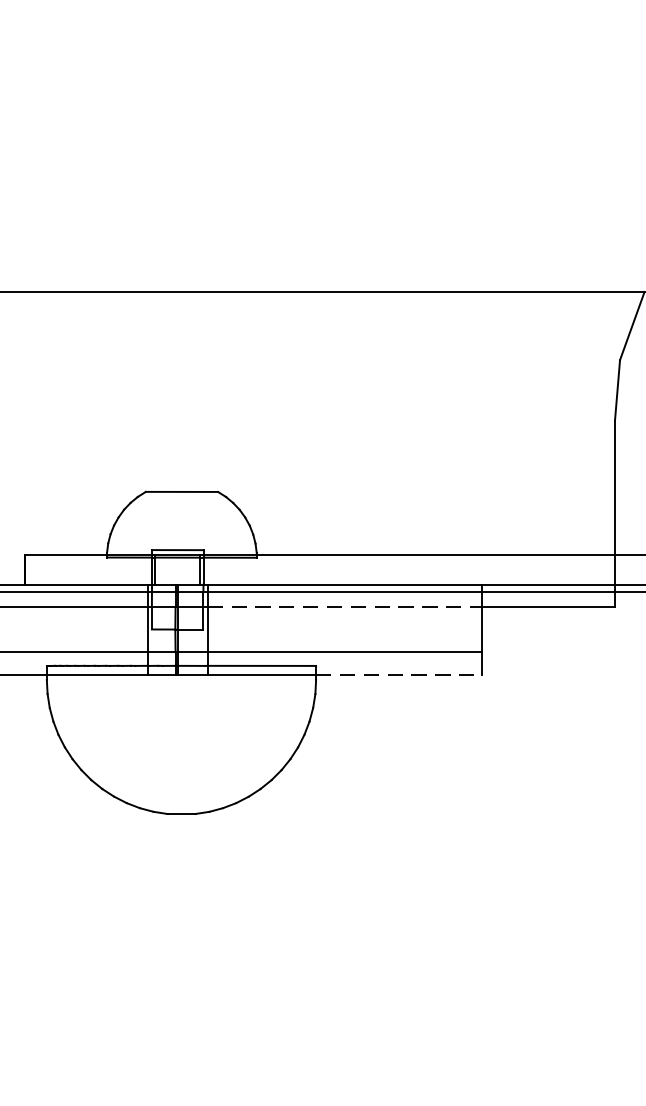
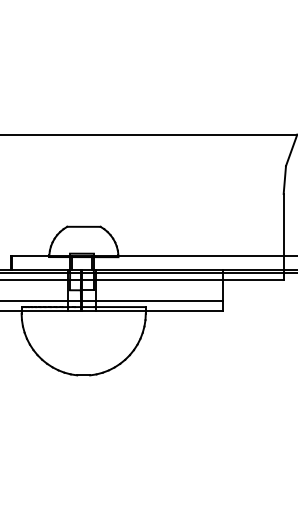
line: (345, 606) -> (159, 279), dashed -> solid
line: (399, 675) -> (184, 311), dashed -> solid

